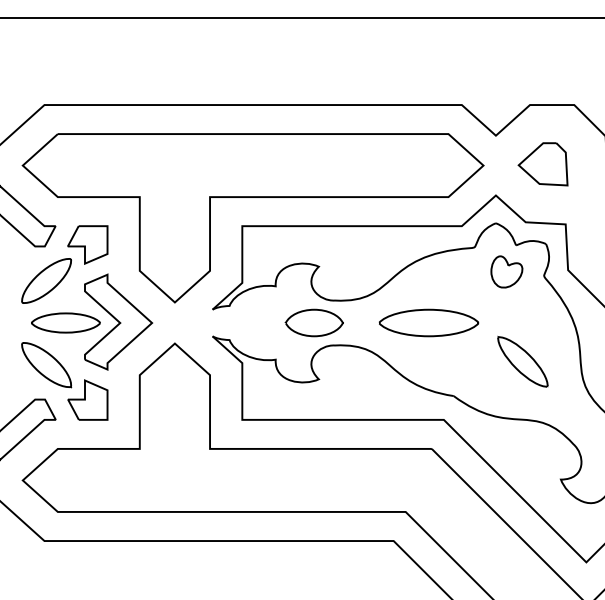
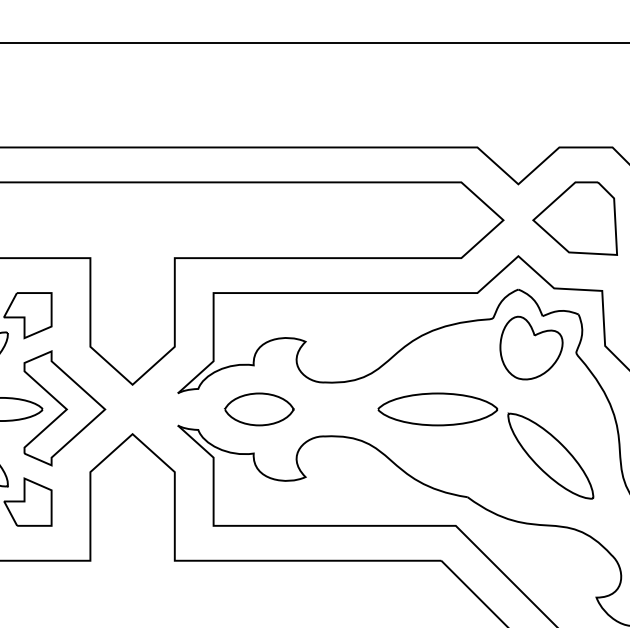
part: (542, 164) -> (574, 218), size x1.43
part: (506, 271) -> (531, 347), size x1.67
part: (313, 322) -> (258, 408), moved
part: (522, 361) -> (550, 455), size x1.43

